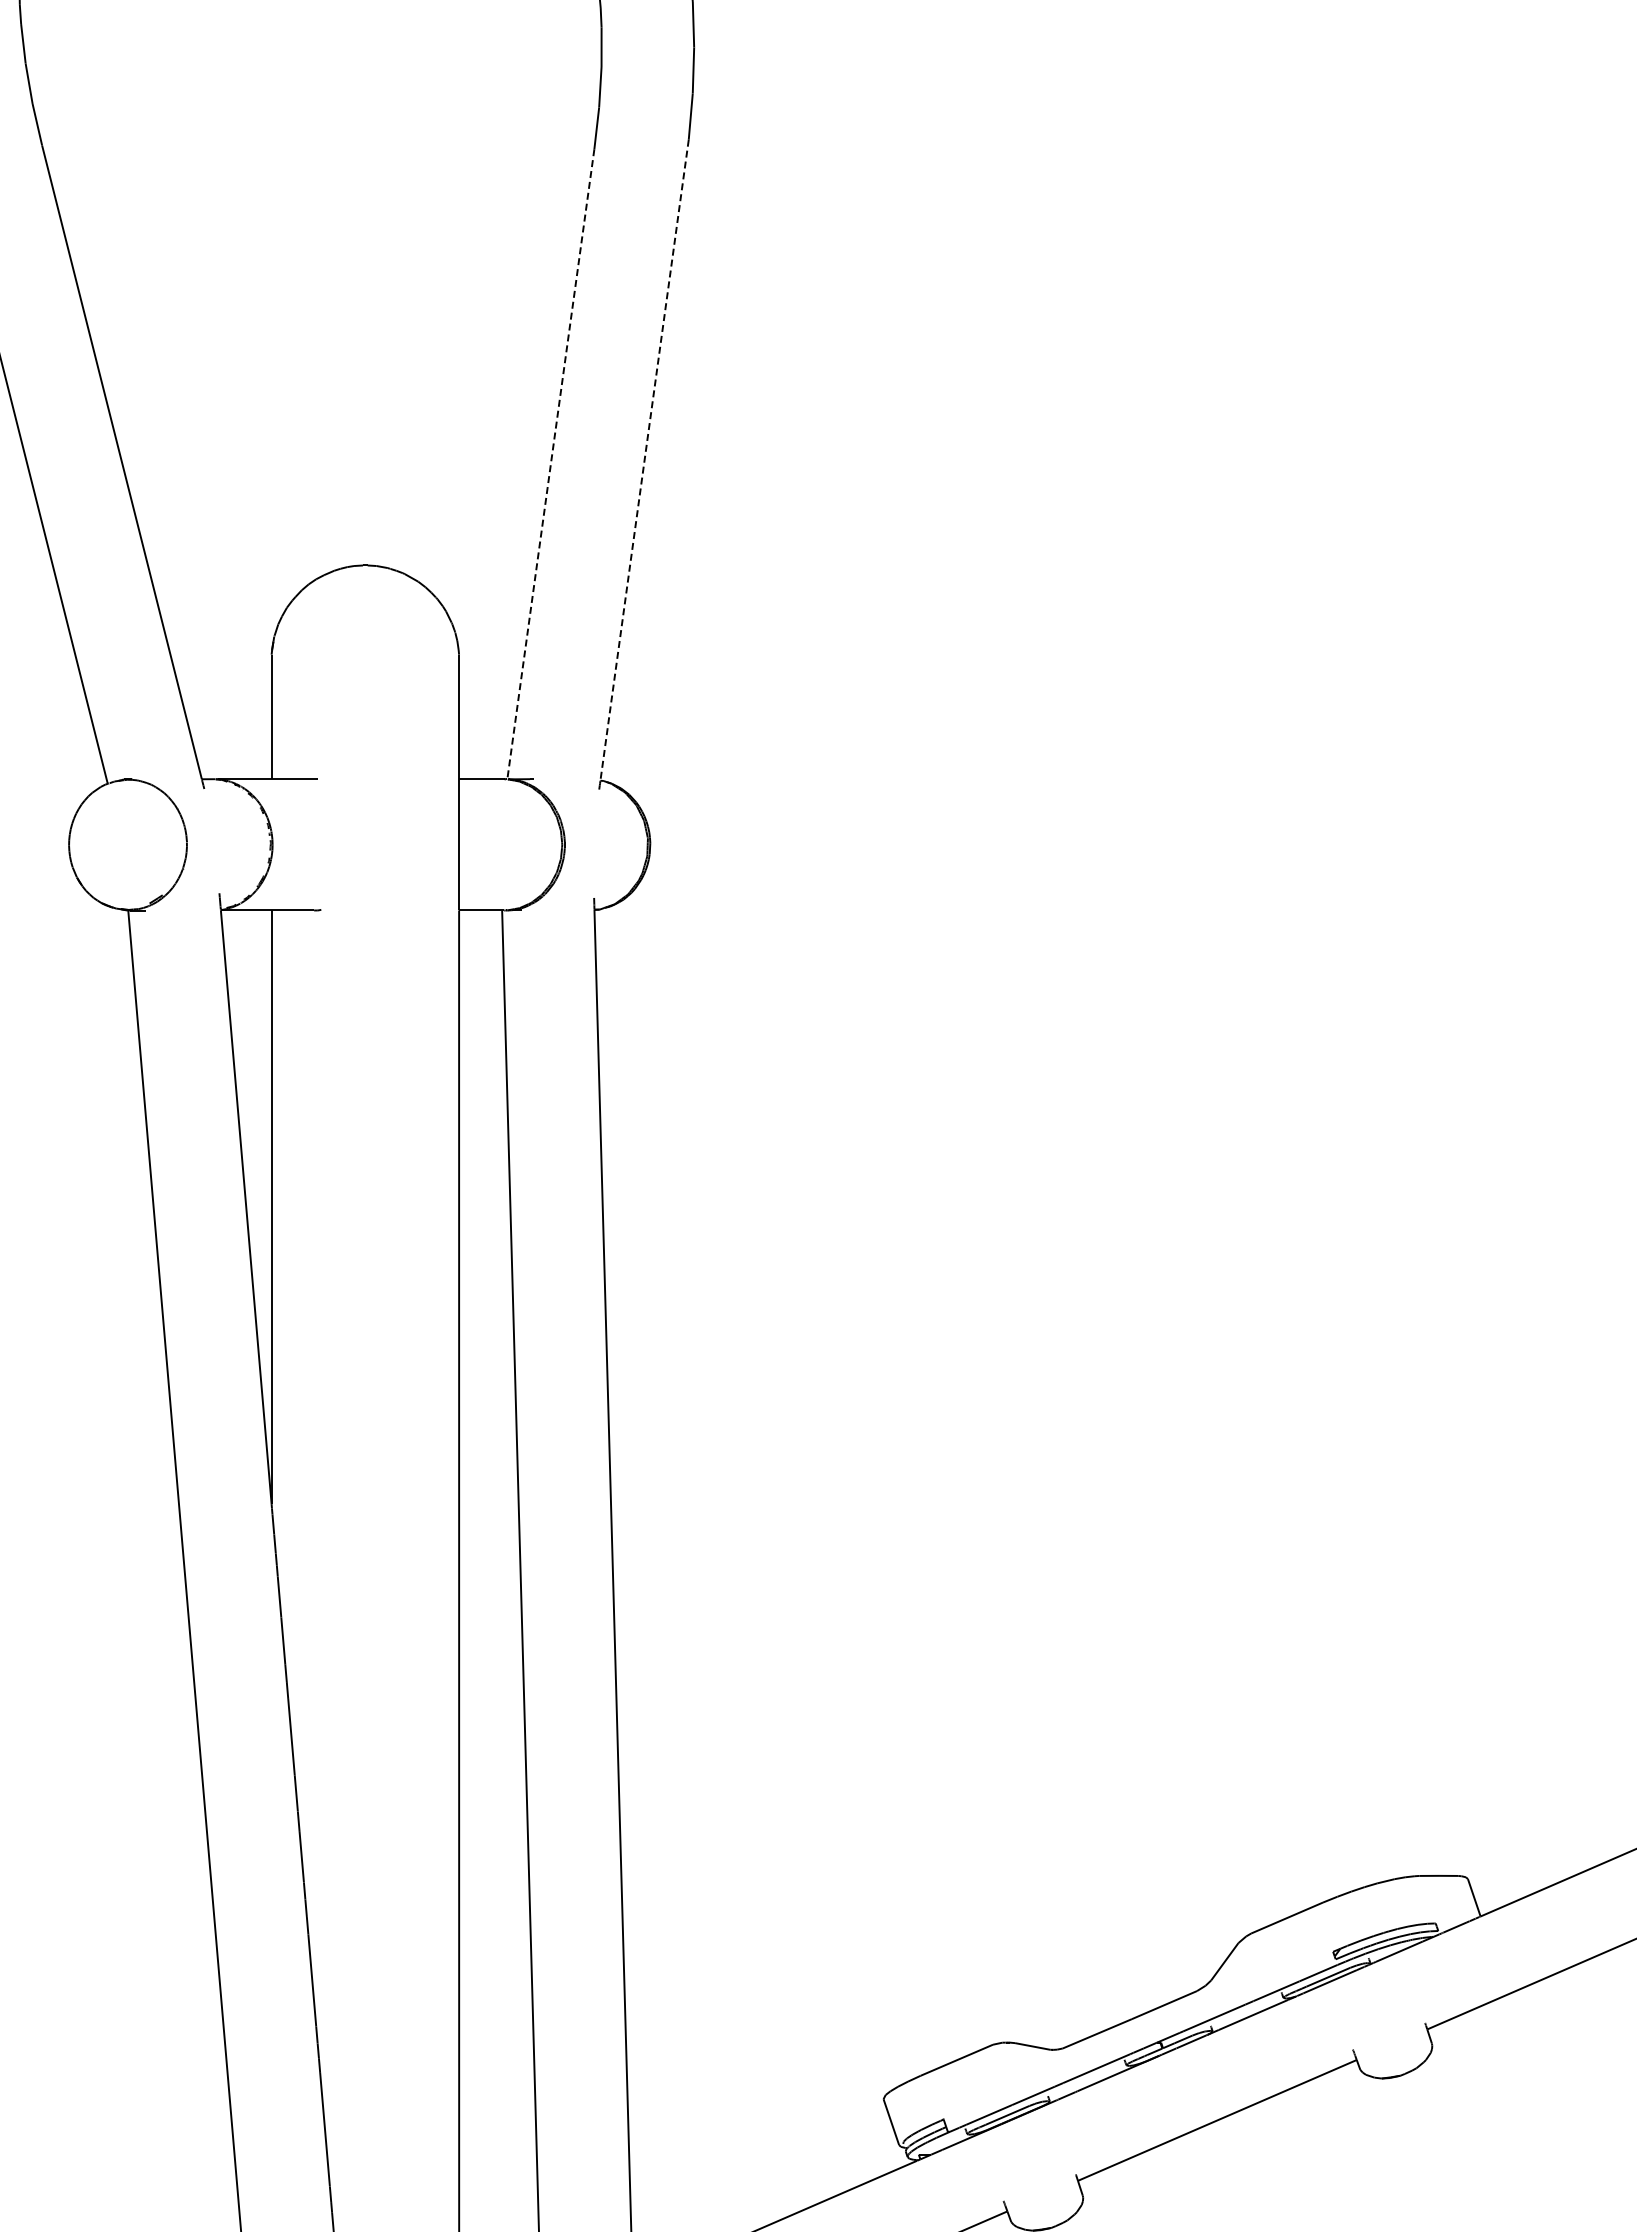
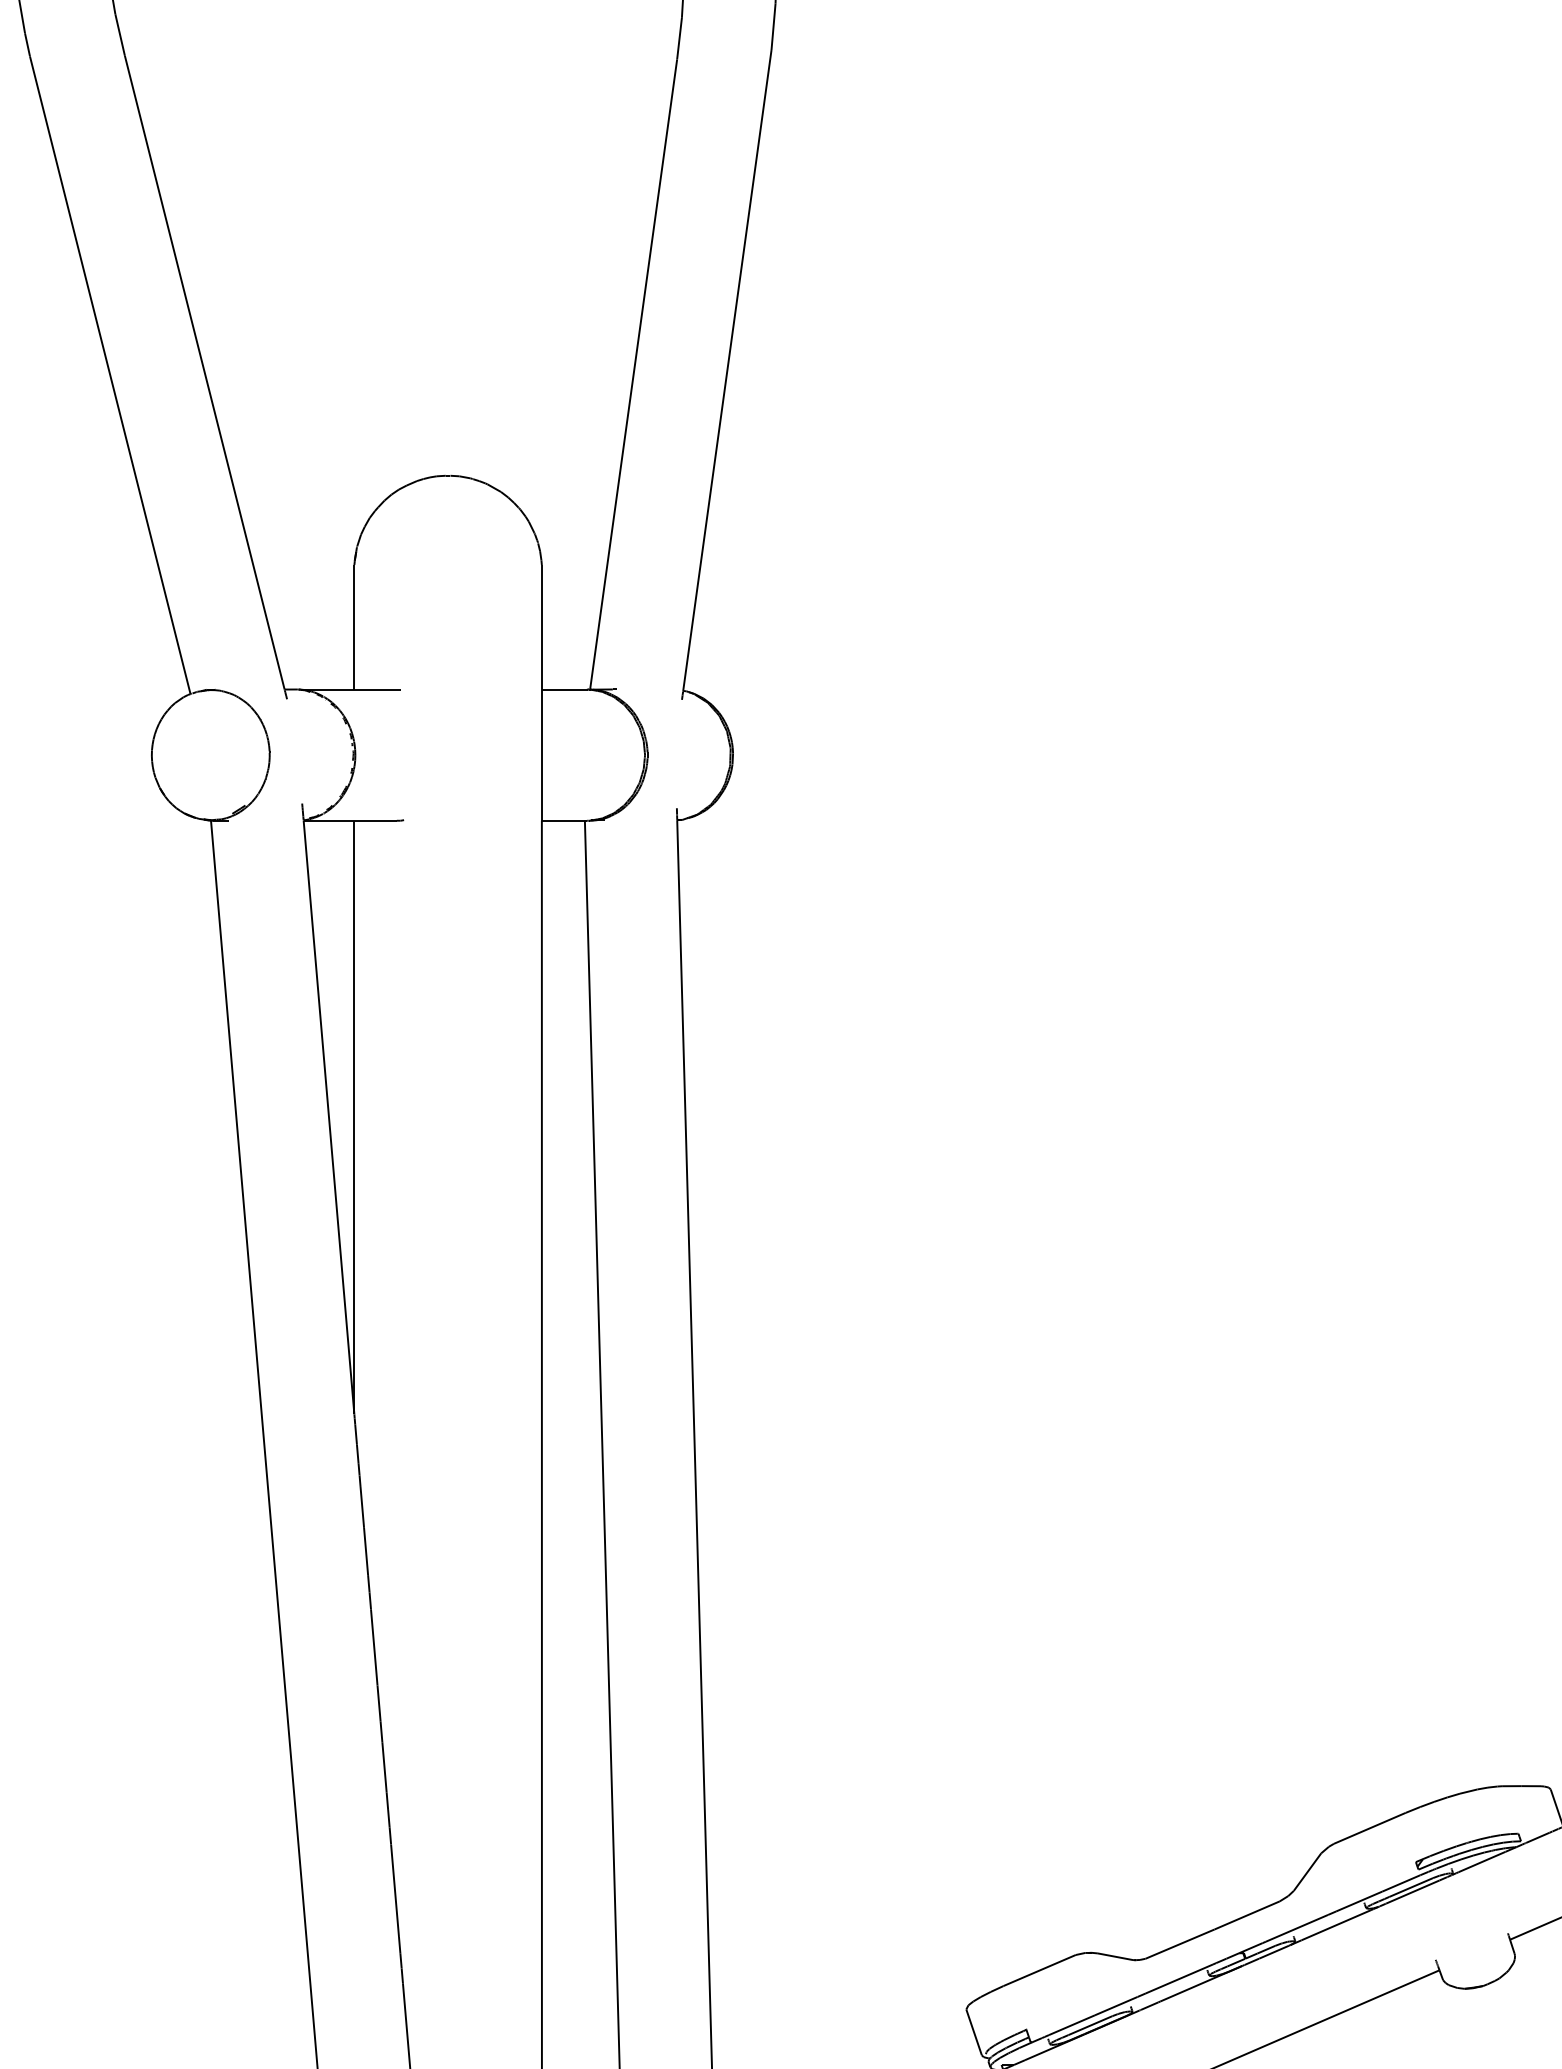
line: (644, 460) -> (727, 370), dashed -> solid
line: (550, 464) -> (633, 374), dashed -> solid

